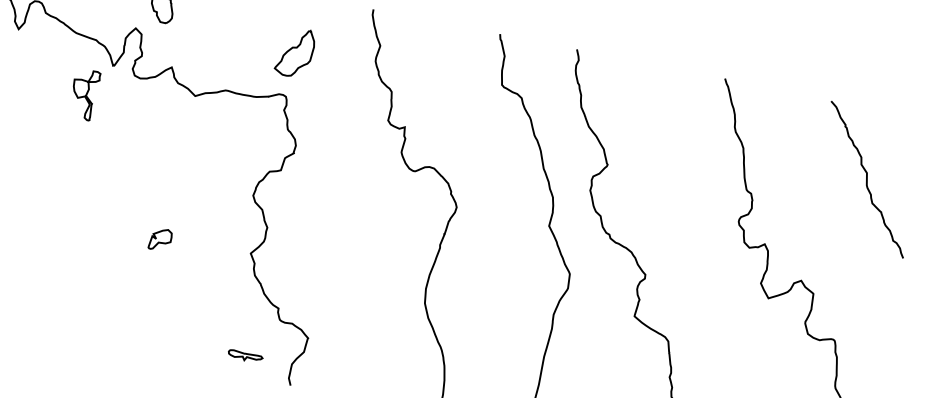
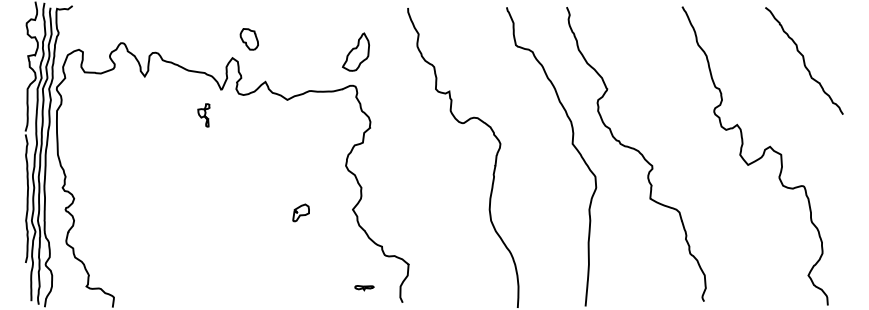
part: (83, 94) -> (203, 115), size x0.6
part: (159, 238) -> (300, 212), moved
part: (245, 357) -> (364, 288), size x0.7

